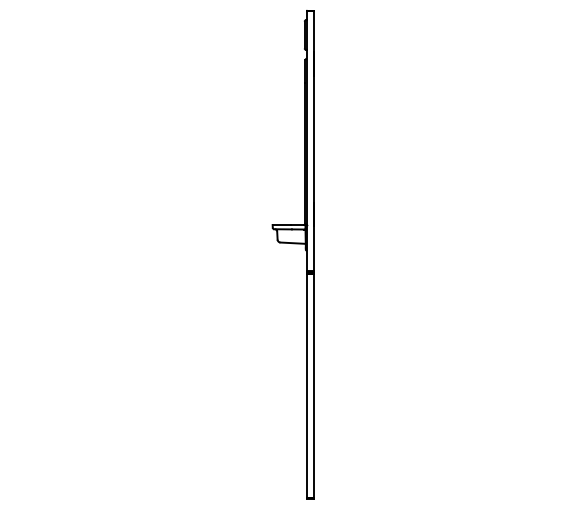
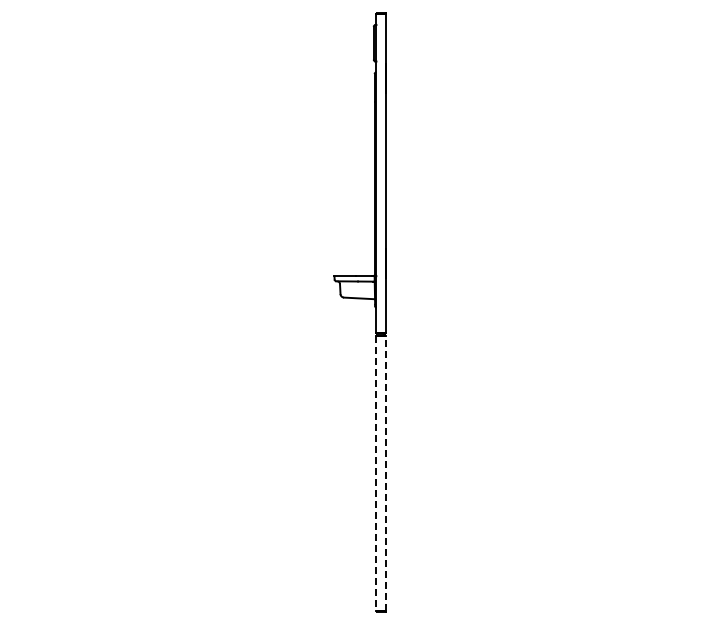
line: (306, 386) -> (376, 474), solid -> dashed
line: (314, 386) -> (385, 473), solid -> dashed

